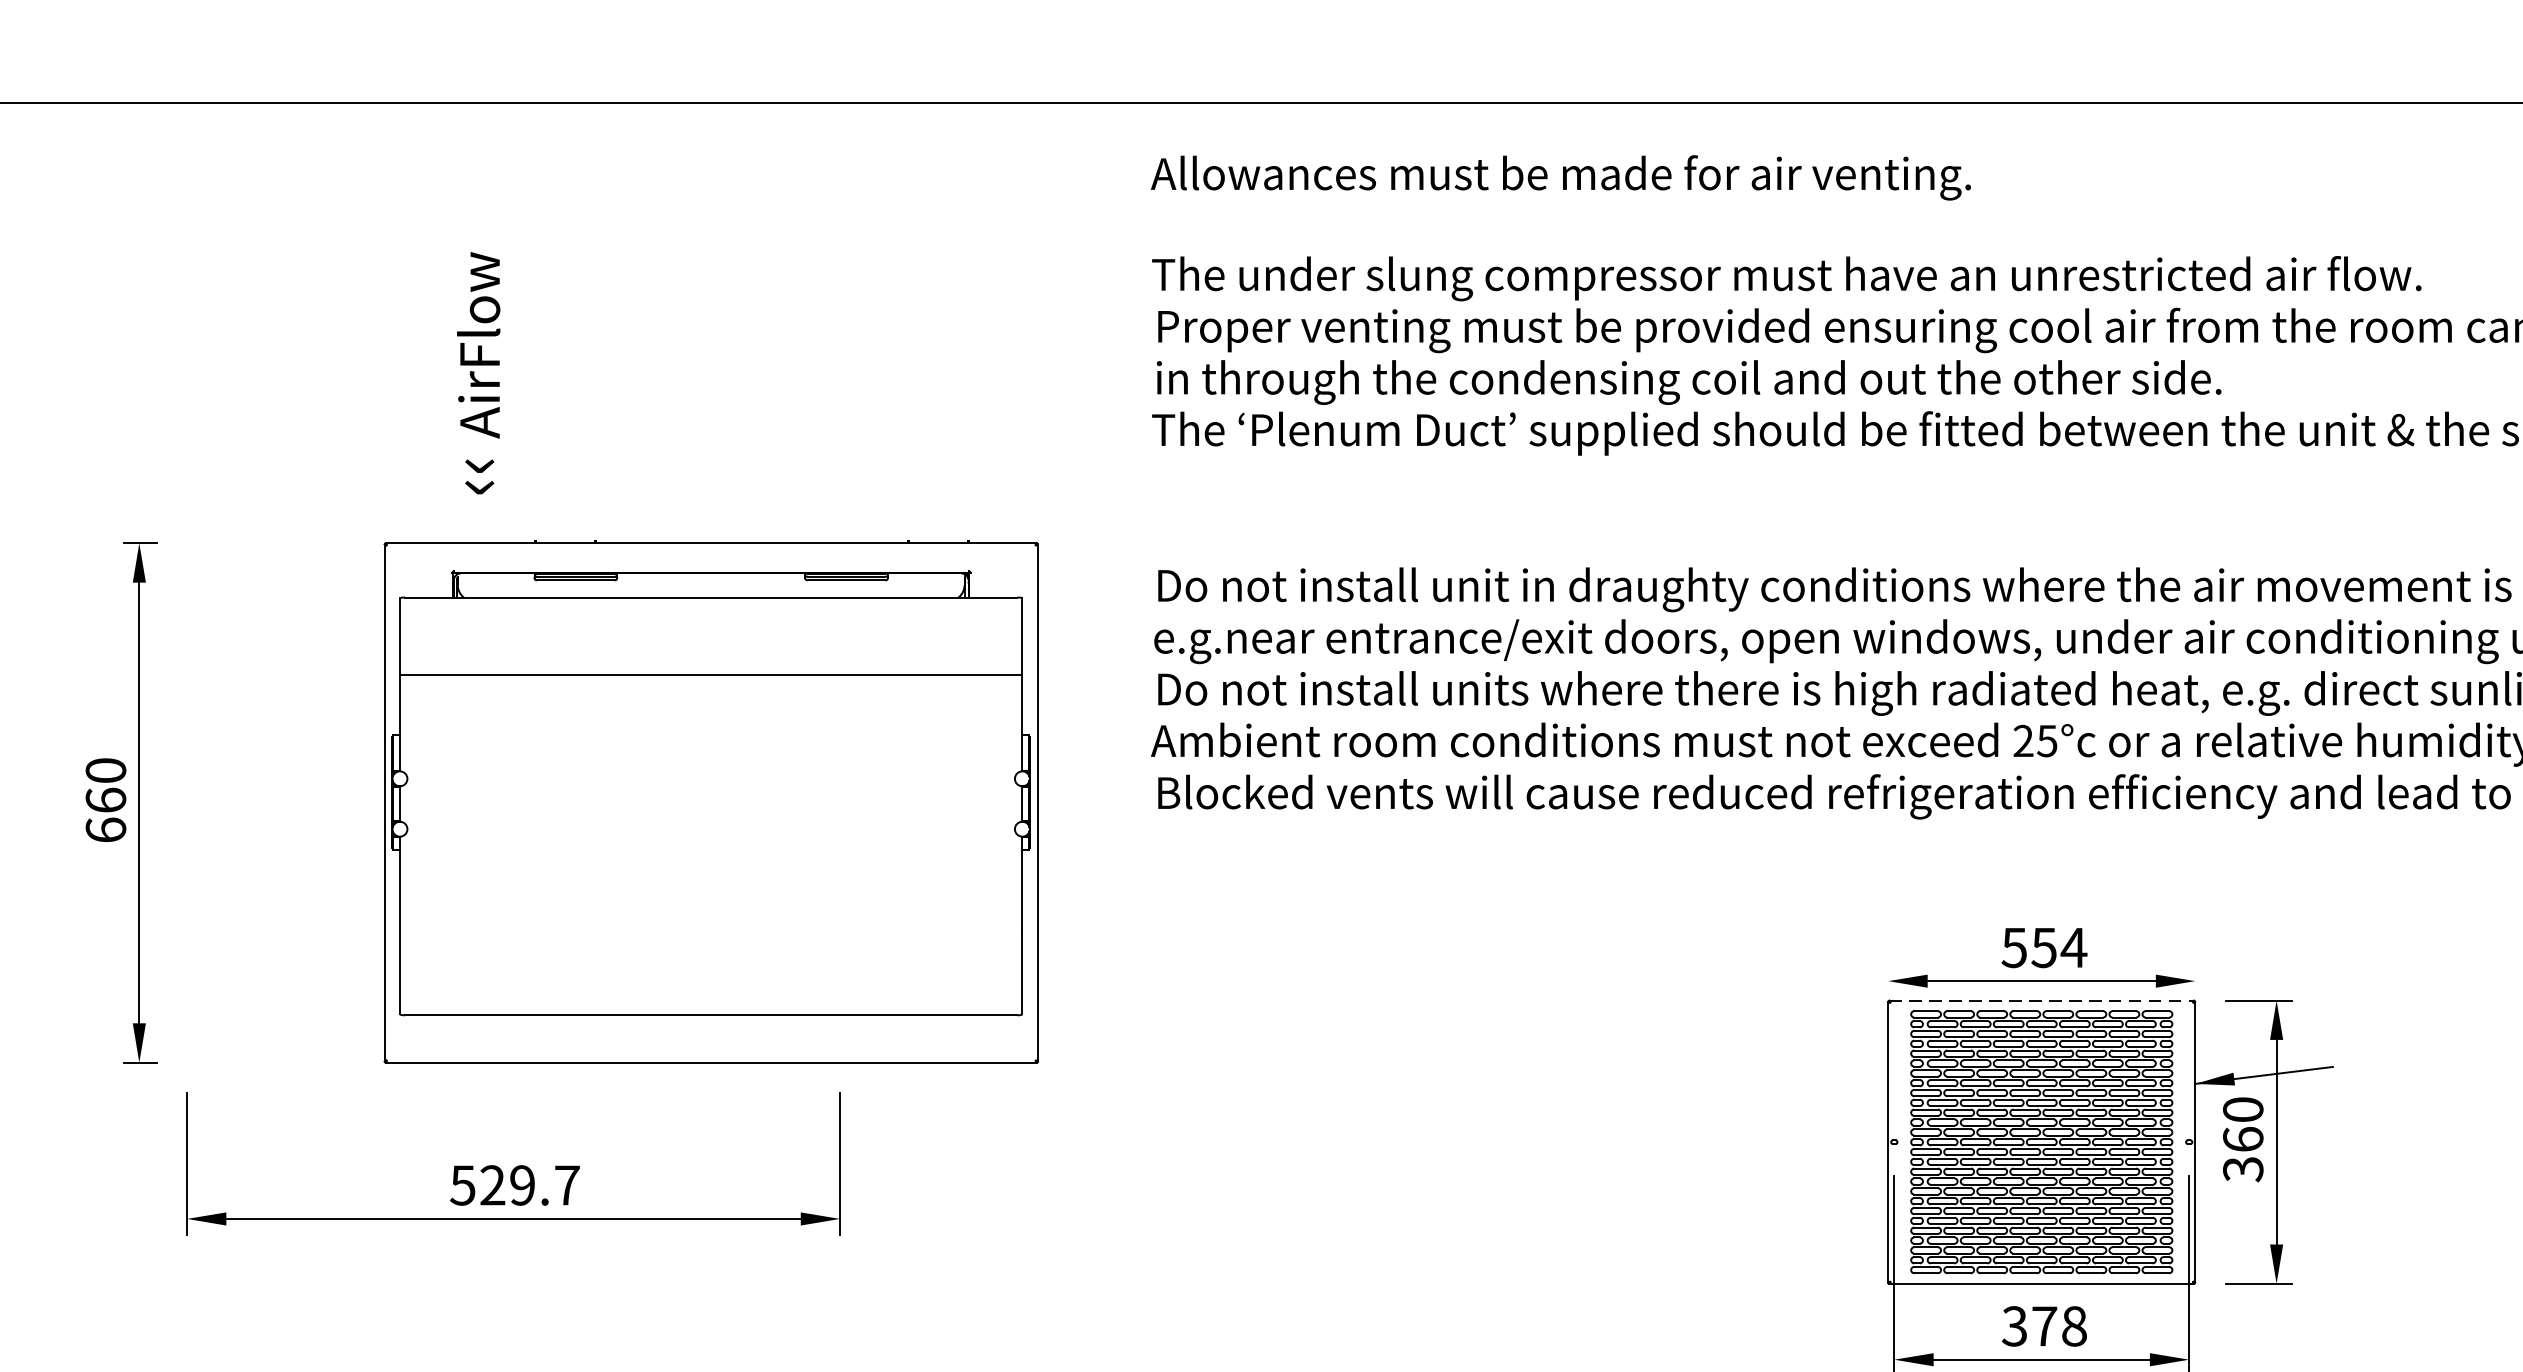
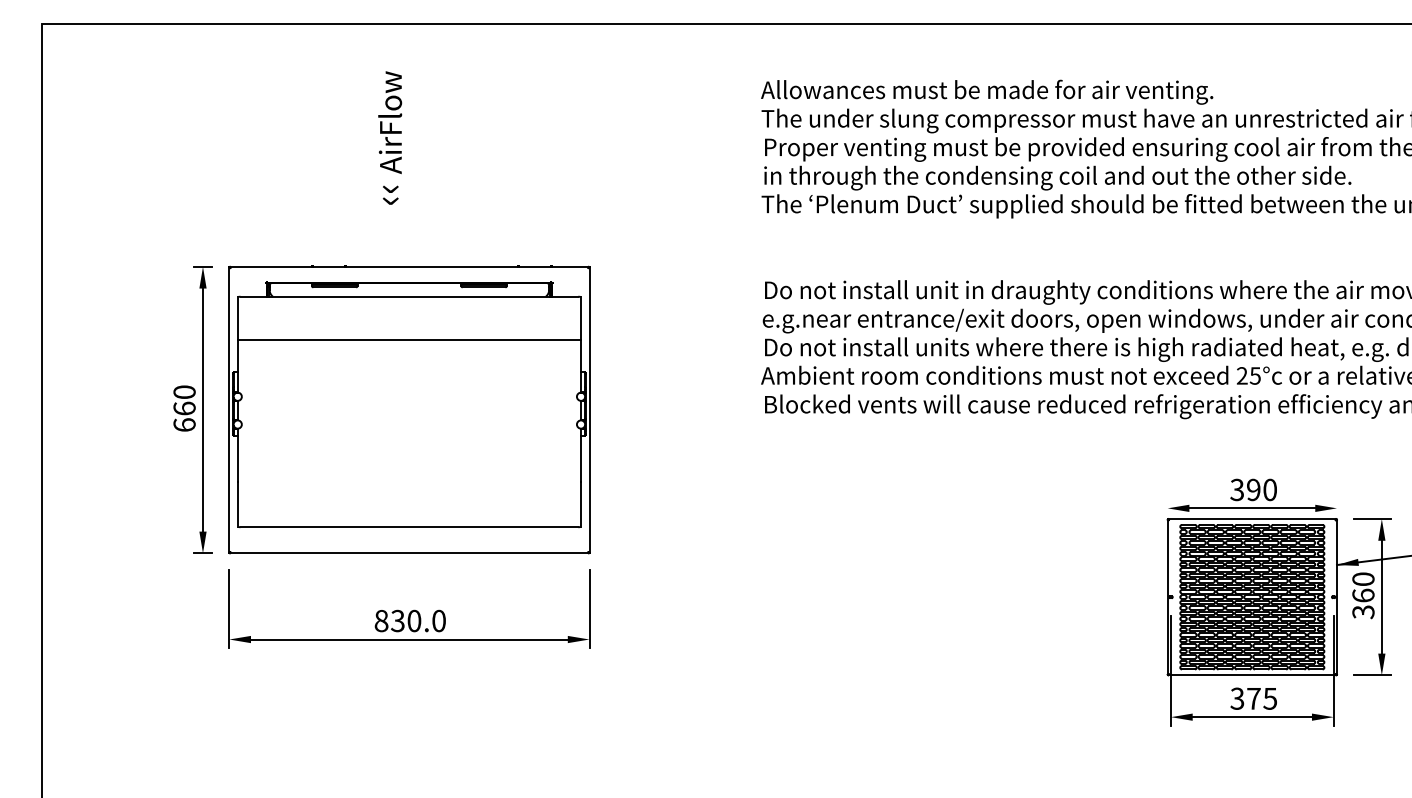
text: (1561, 176) -> (987, 91), moved
text: (479, 372) -> (390, 137), moved
part: (711, 801) -> (409, 409), moved
text: (2043, 946) -> (1253, 489), 554 -> 390
line: (2042, 1001) -> (1252, 519), dashed -> solid
text: (513, 1184) -> (409, 620), 529.7 -> 830.0
text: (2074, 1325) -> (1270, 698), 378 -> 375

